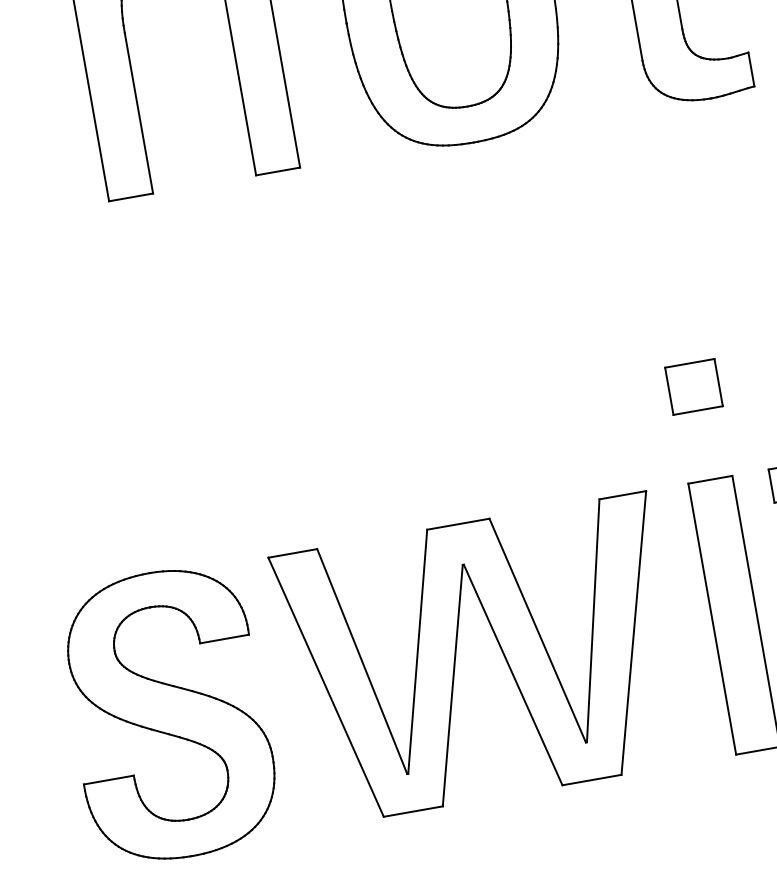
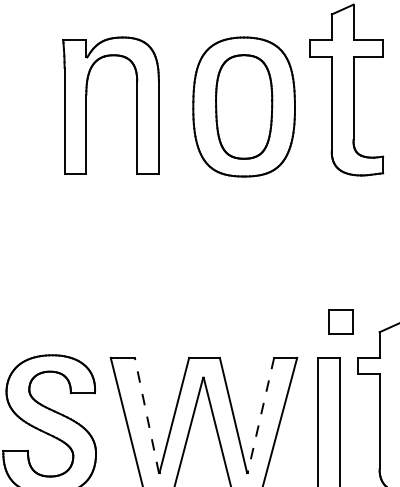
part: (692, 385) -> (340, 321), moved
line: (592, 622) -> (260, 416), solid -> dashed
line: (361, 661) -> (146, 415), solid -> dashed

